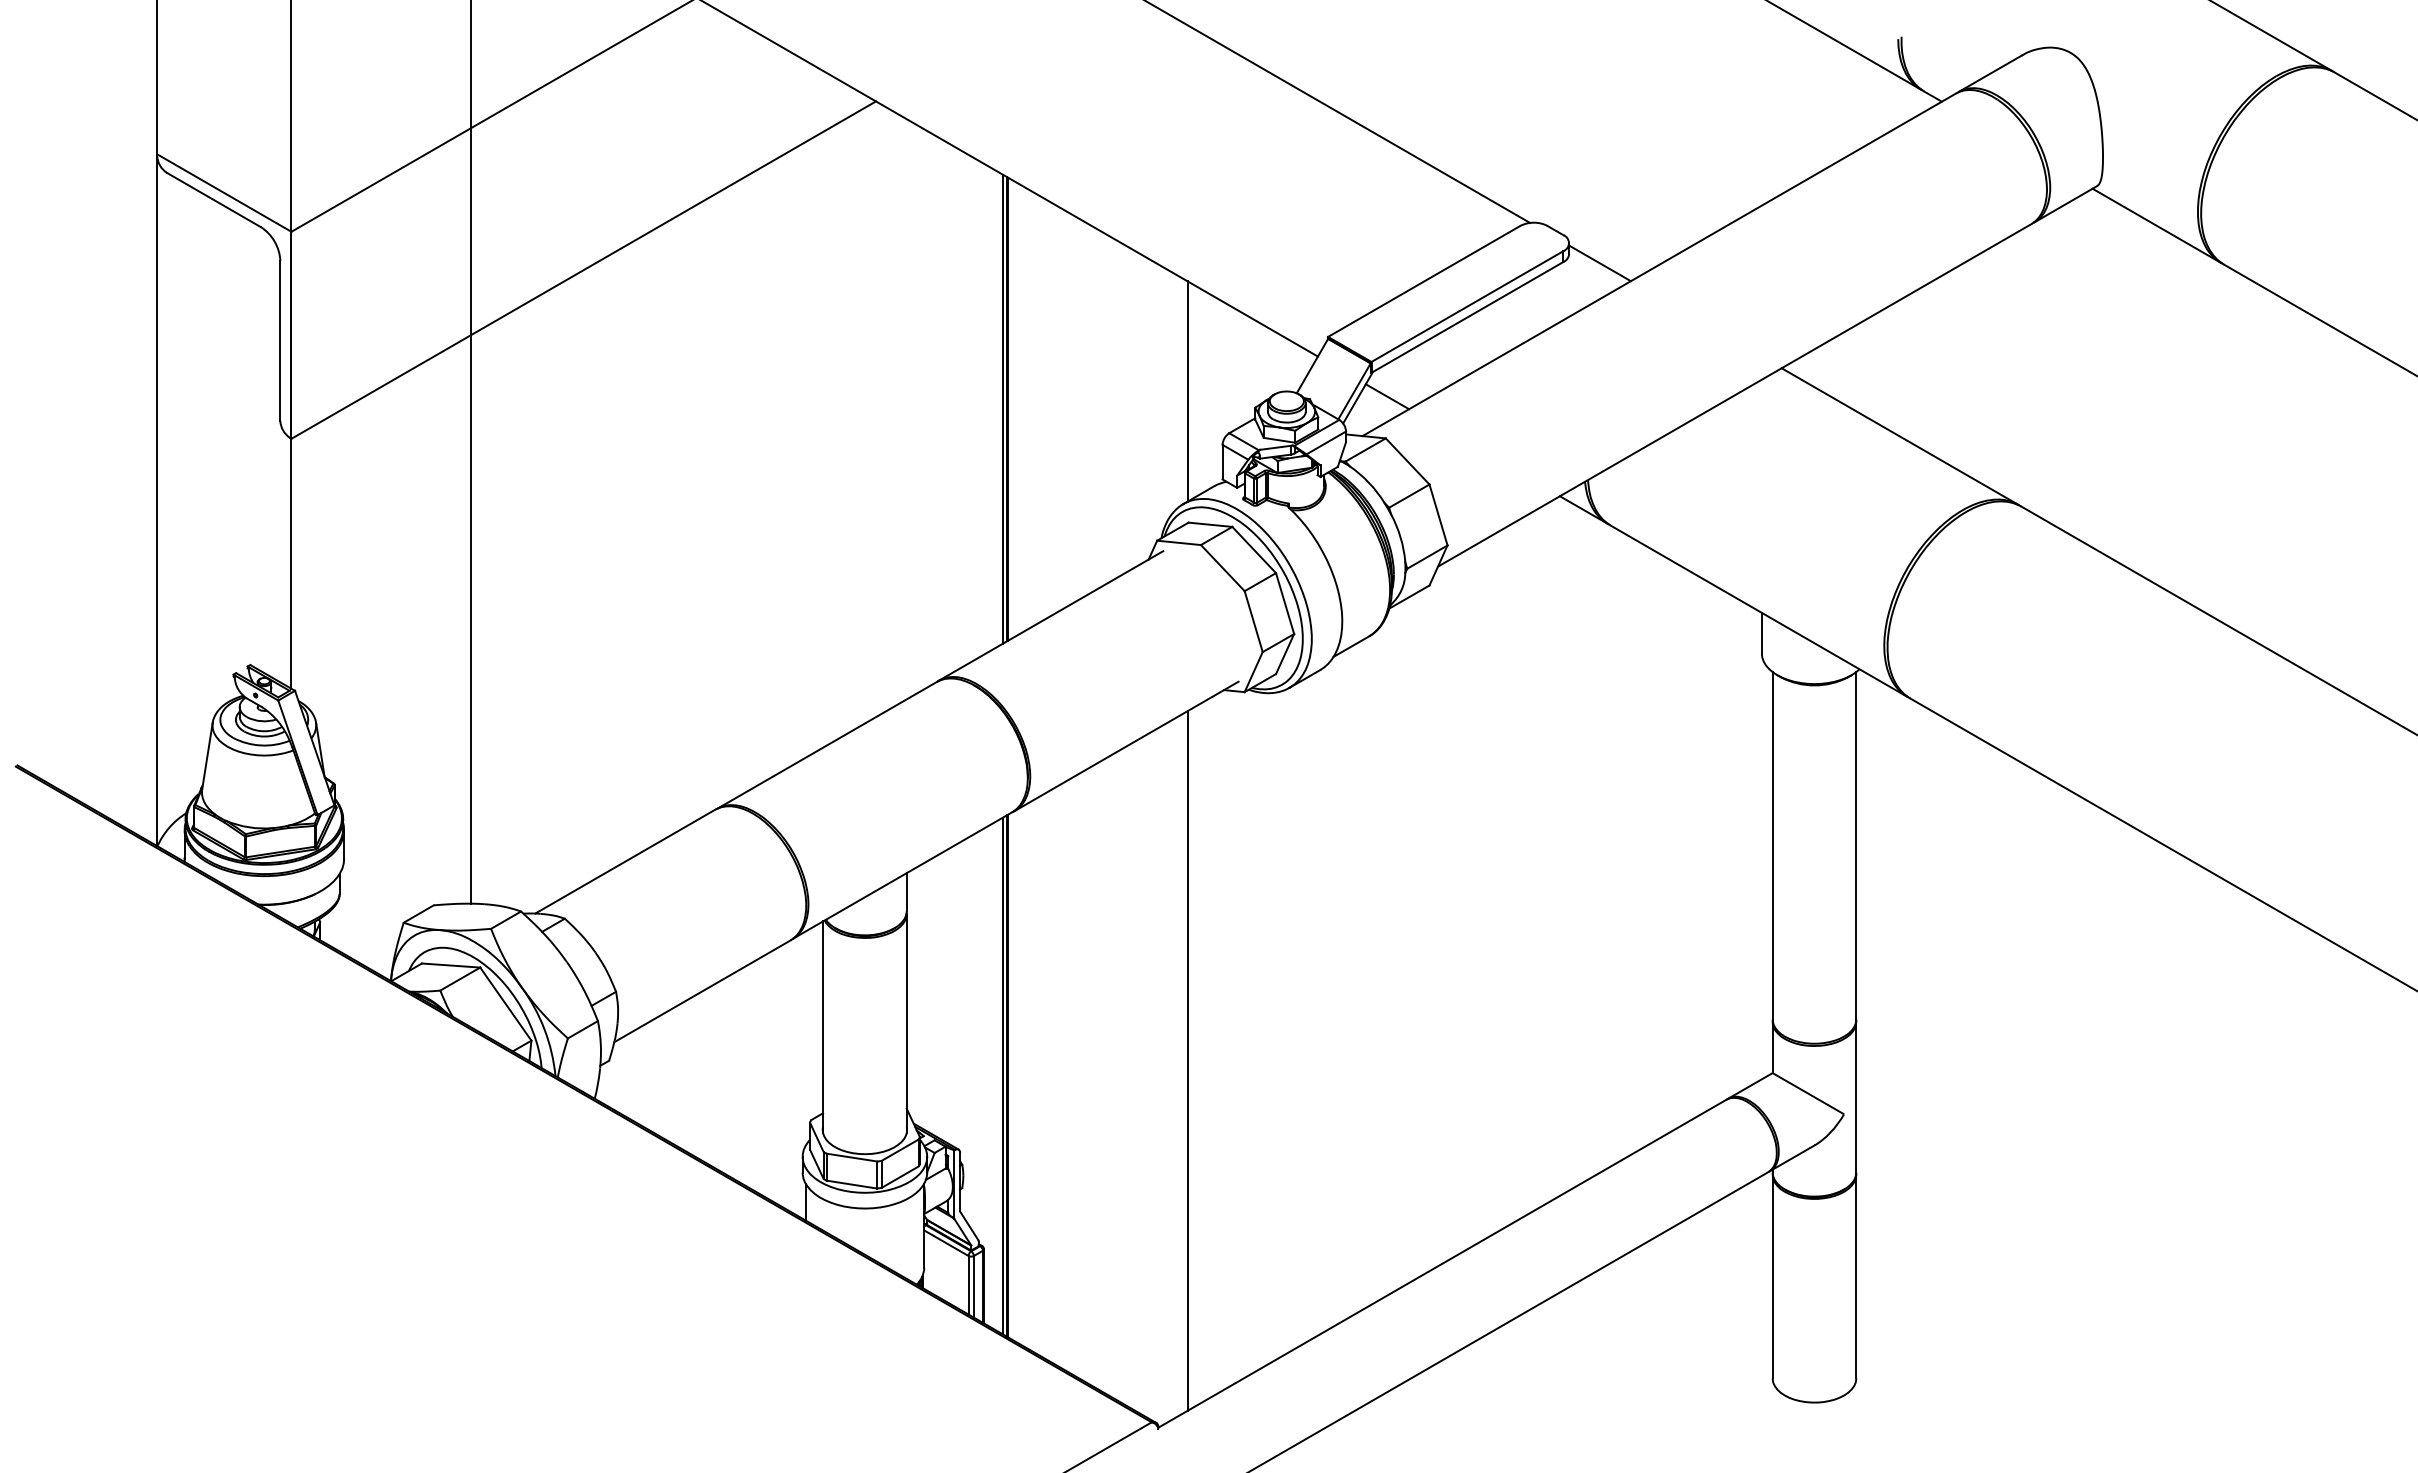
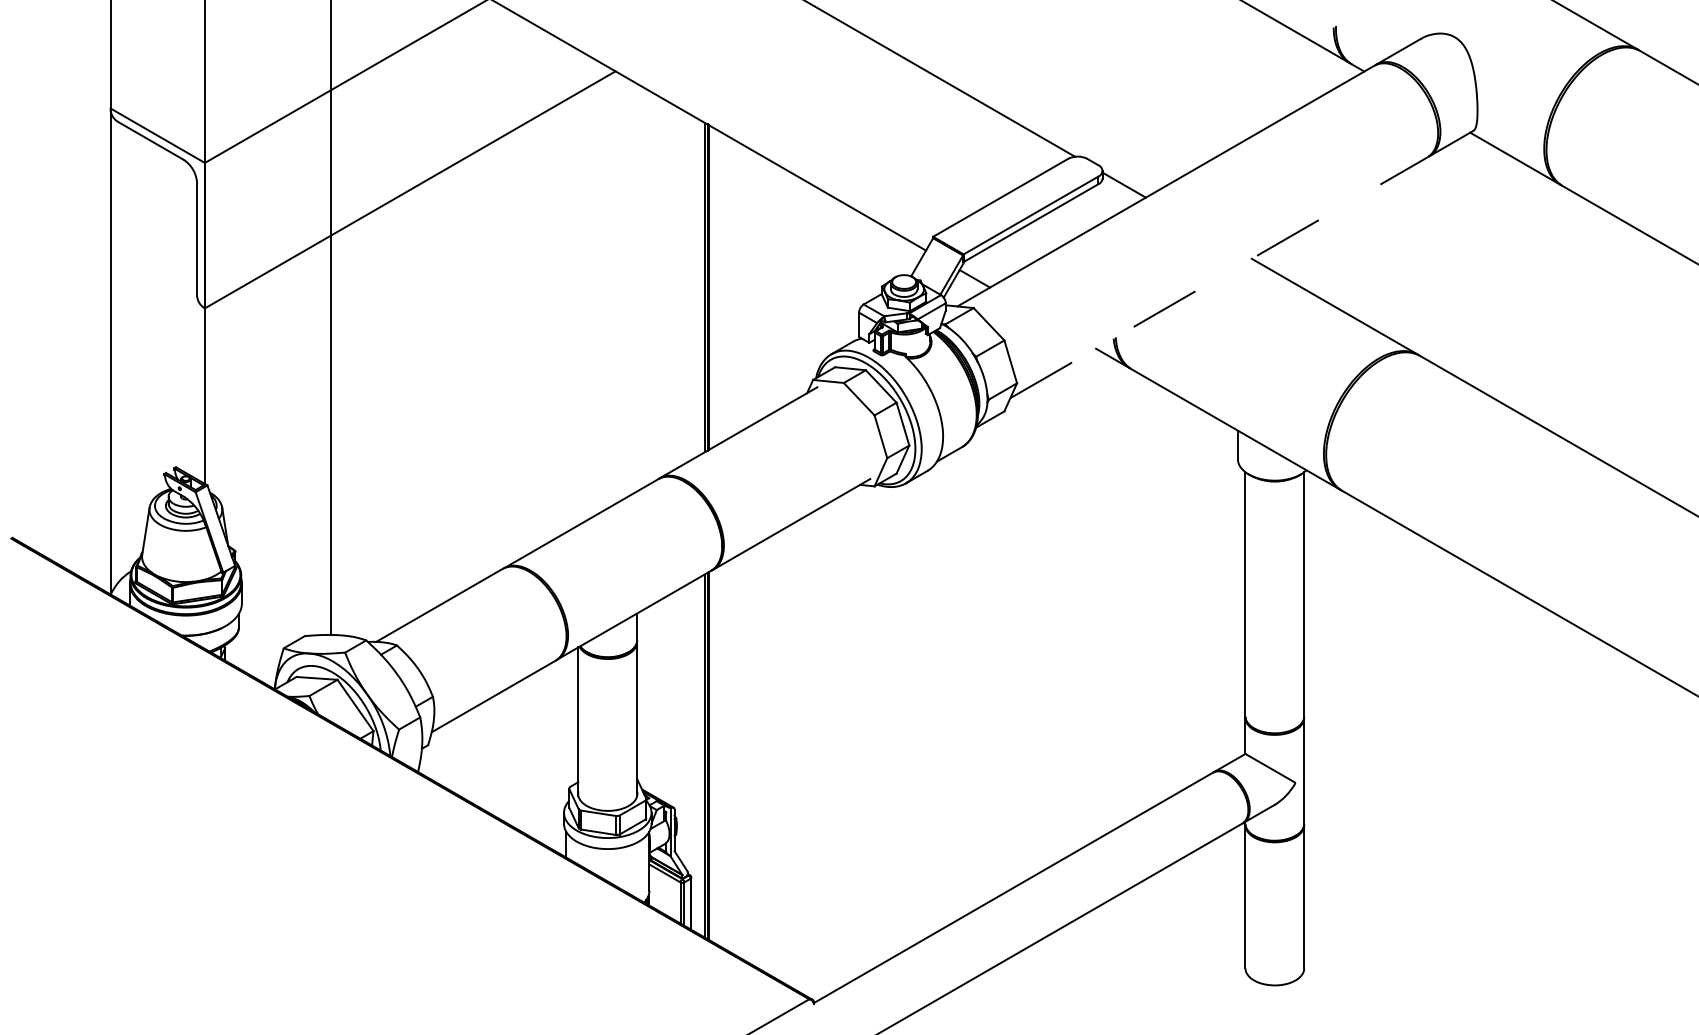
line: (1187, 391) -> (834, 275), removed
line: (1734, 395) -> (1218, 277), solid -> dashed
line: (1187, 1060) -> (834, 745), removed

